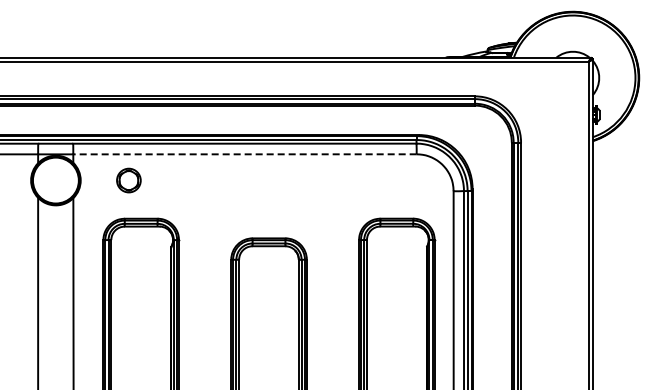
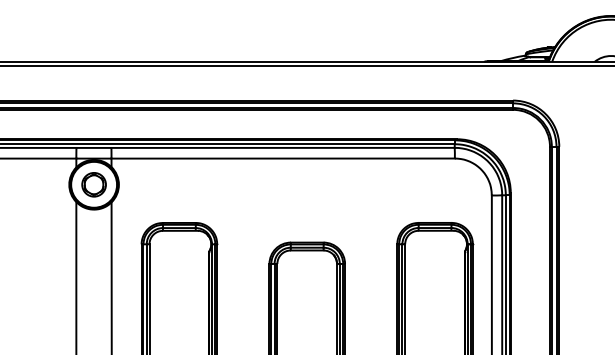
line: (244, 154) -> (282, 158), dashed -> solid
part: (128, 180) -> (93, 184), moved

